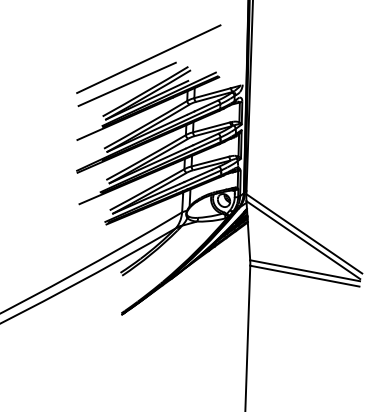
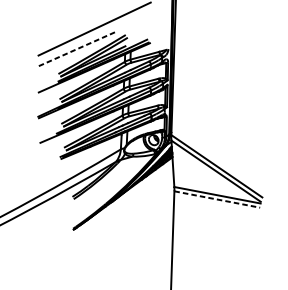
line: (126, 84) -> (77, 48), solid -> dashed
line: (304, 276) -> (216, 199), solid -> dashed

